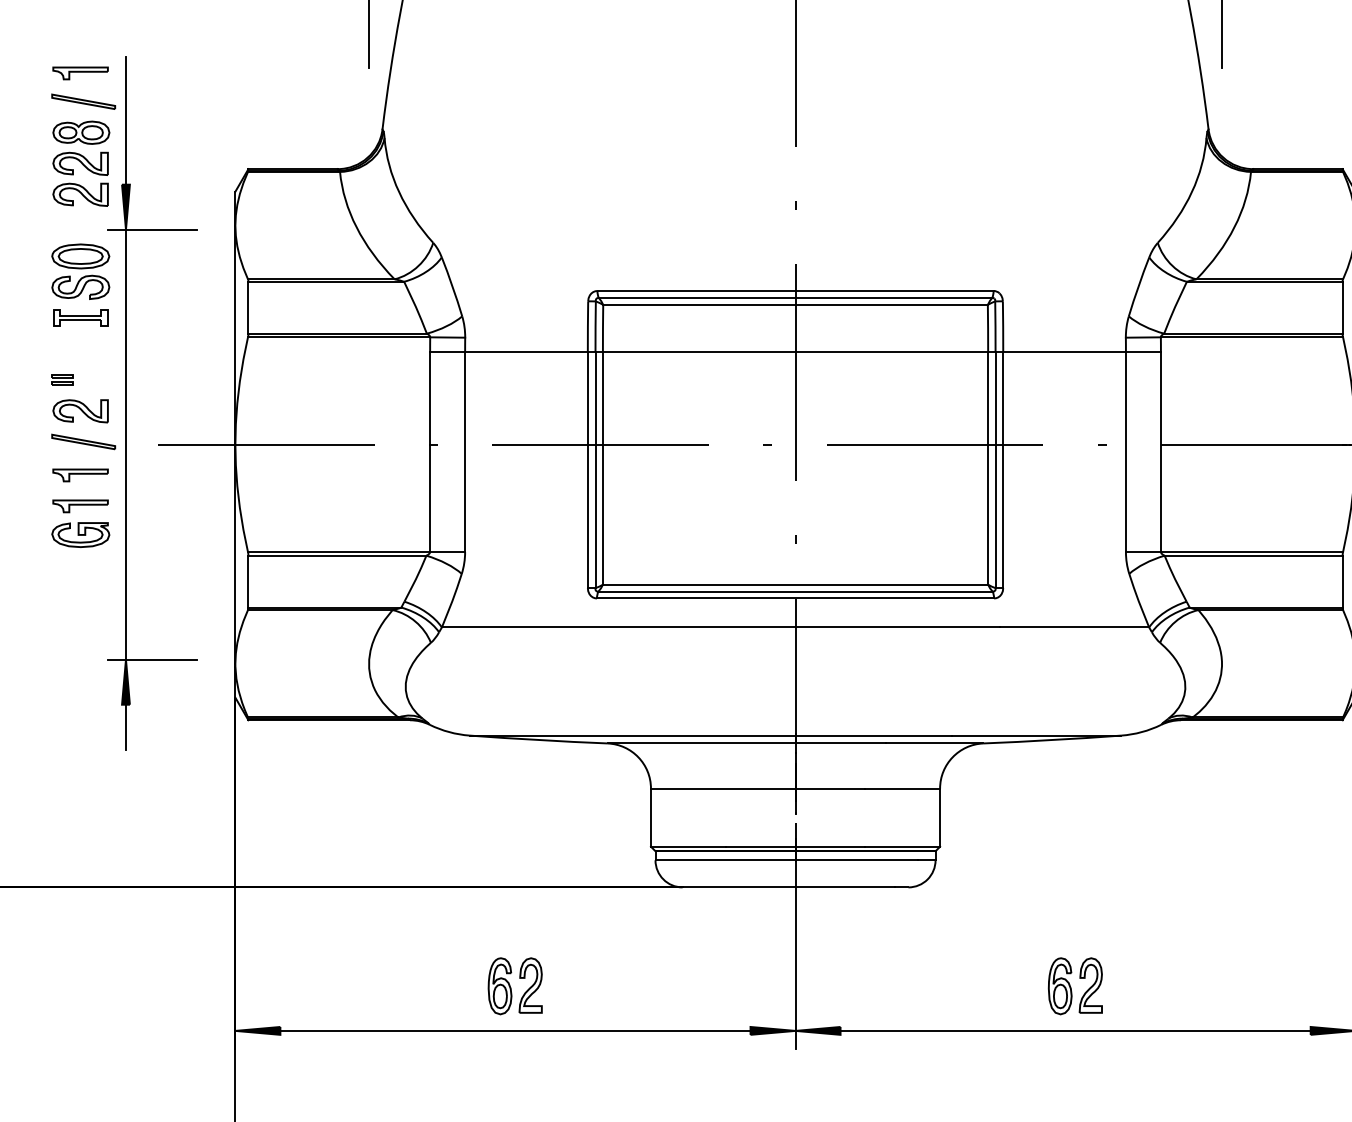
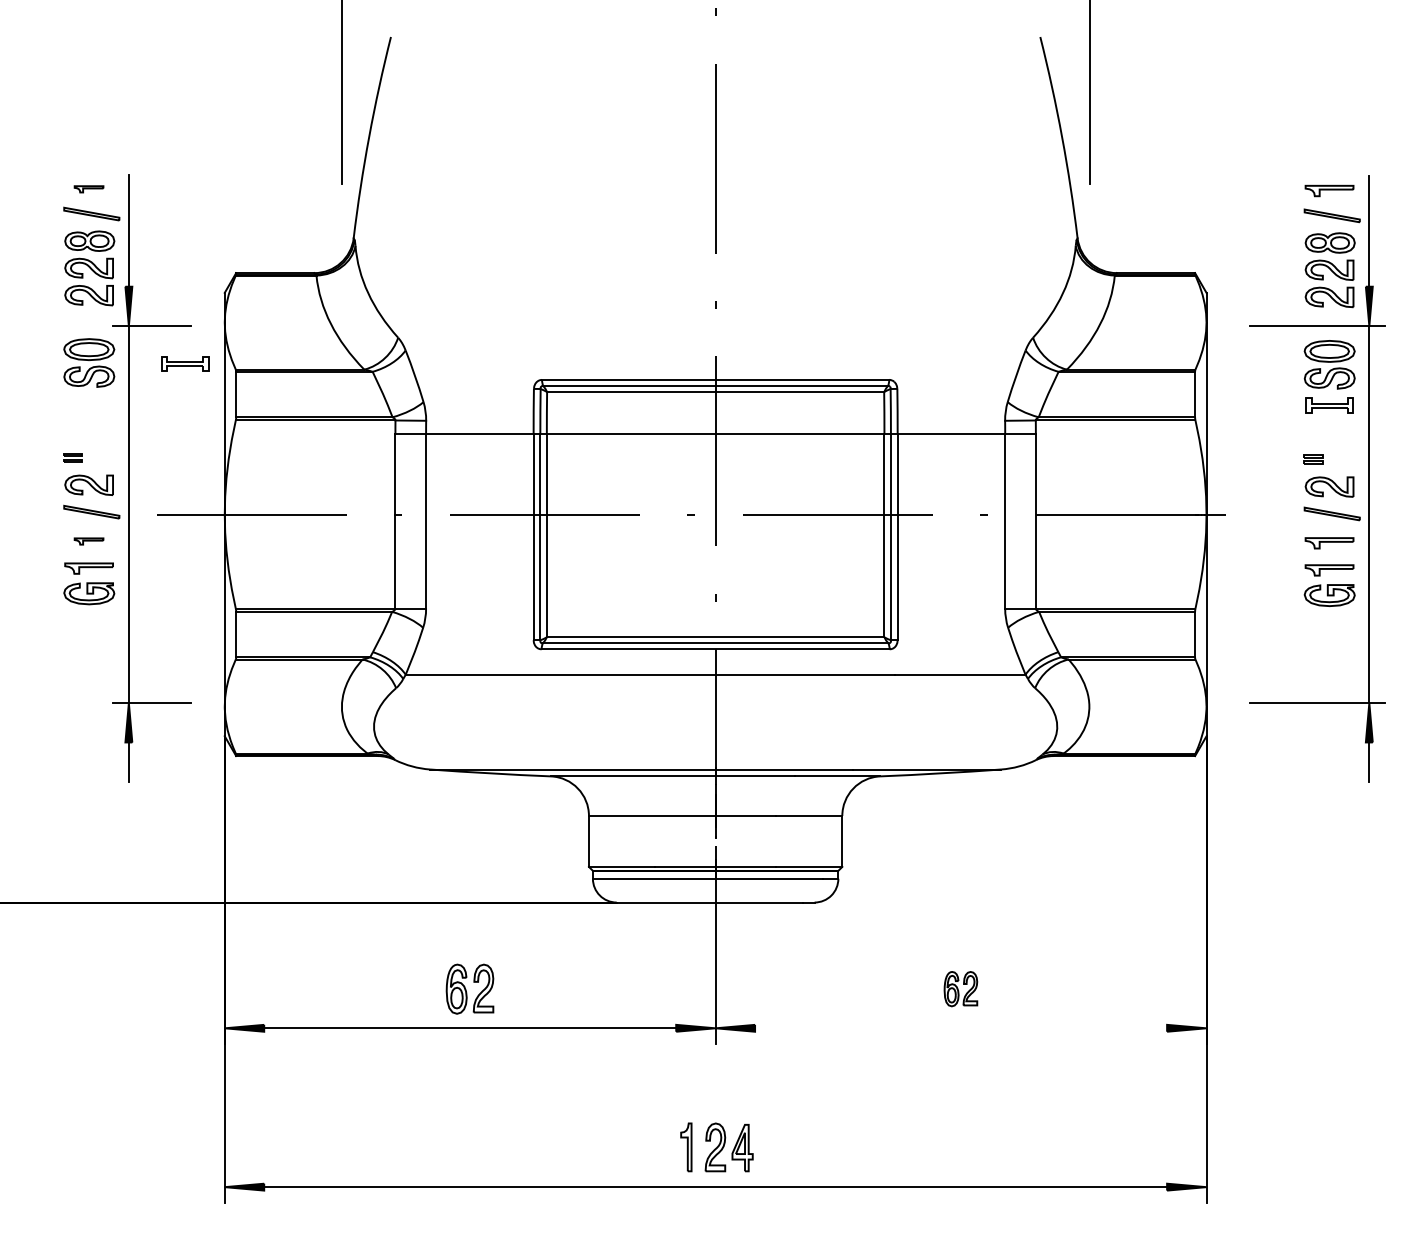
part: (79, 73) -> (88, 189), size x0.6
part: (81, 317) -> (185, 363), moved
part: (79, 475) -> (88, 541), size x0.6
part: (1074, 985) -> (960, 988), size x0.7
line: (1076, 1031) -> (961, 1028), removed

